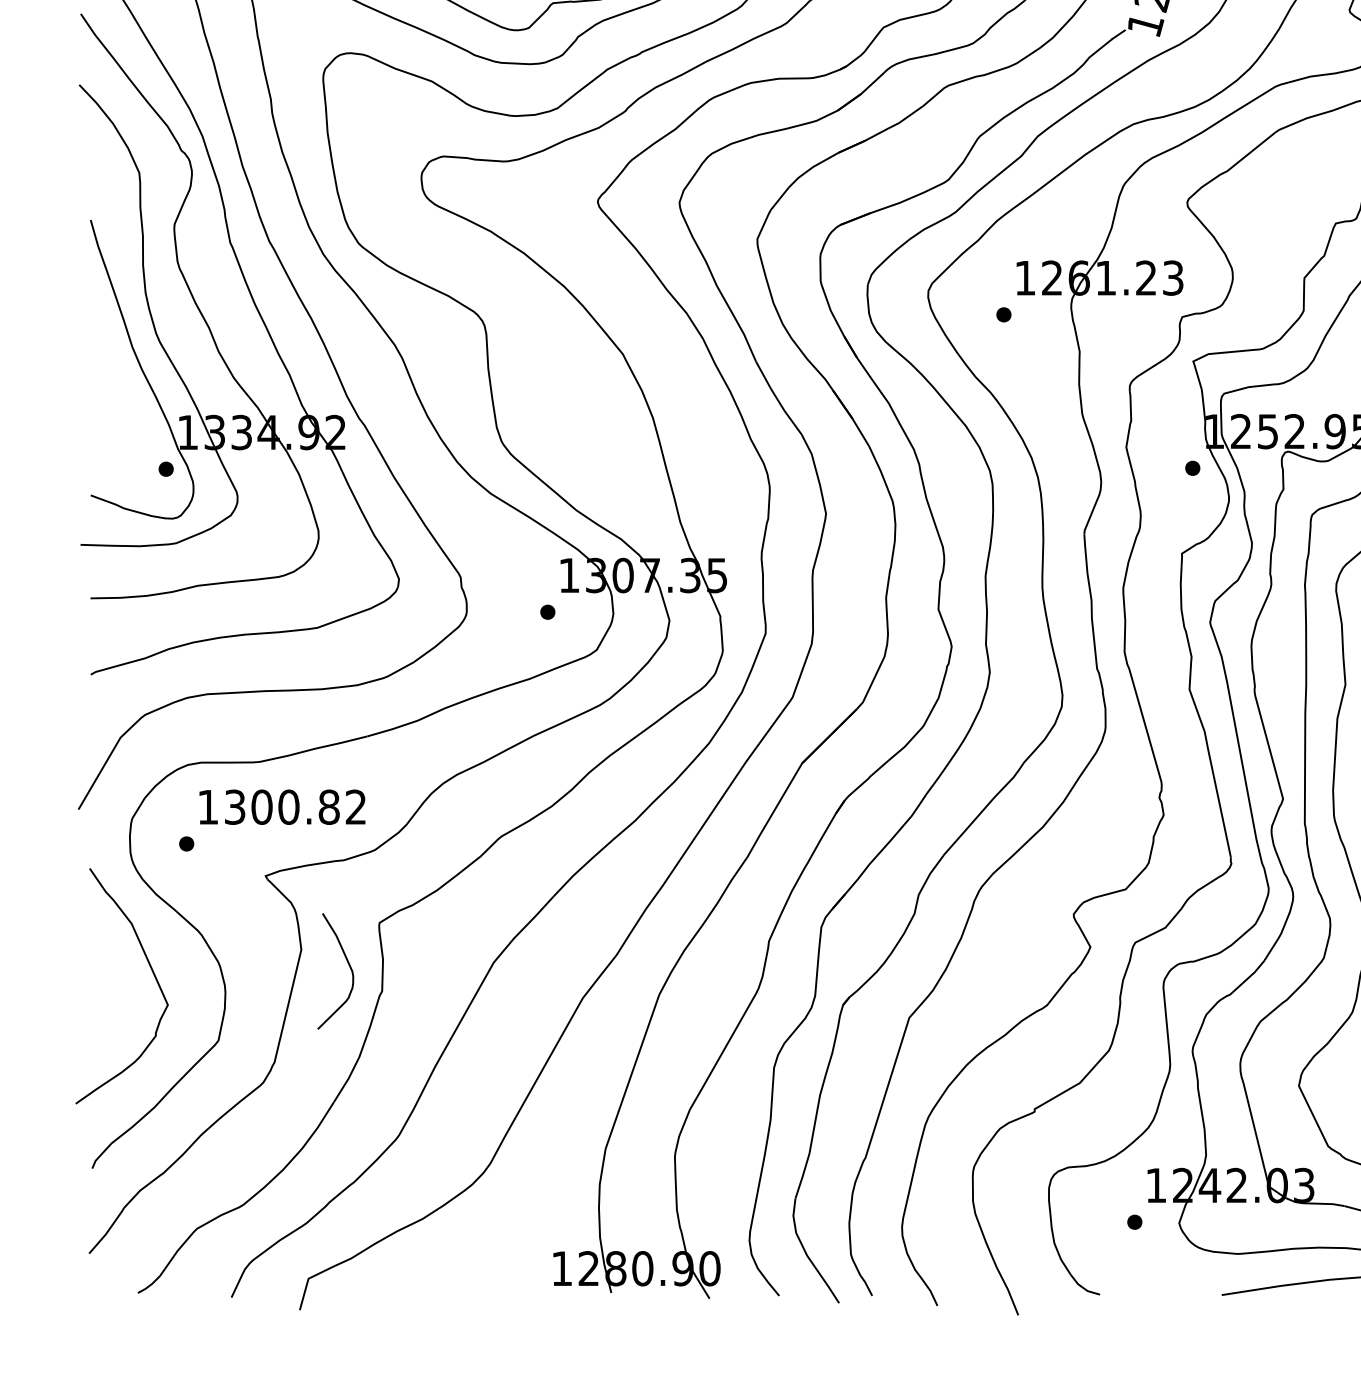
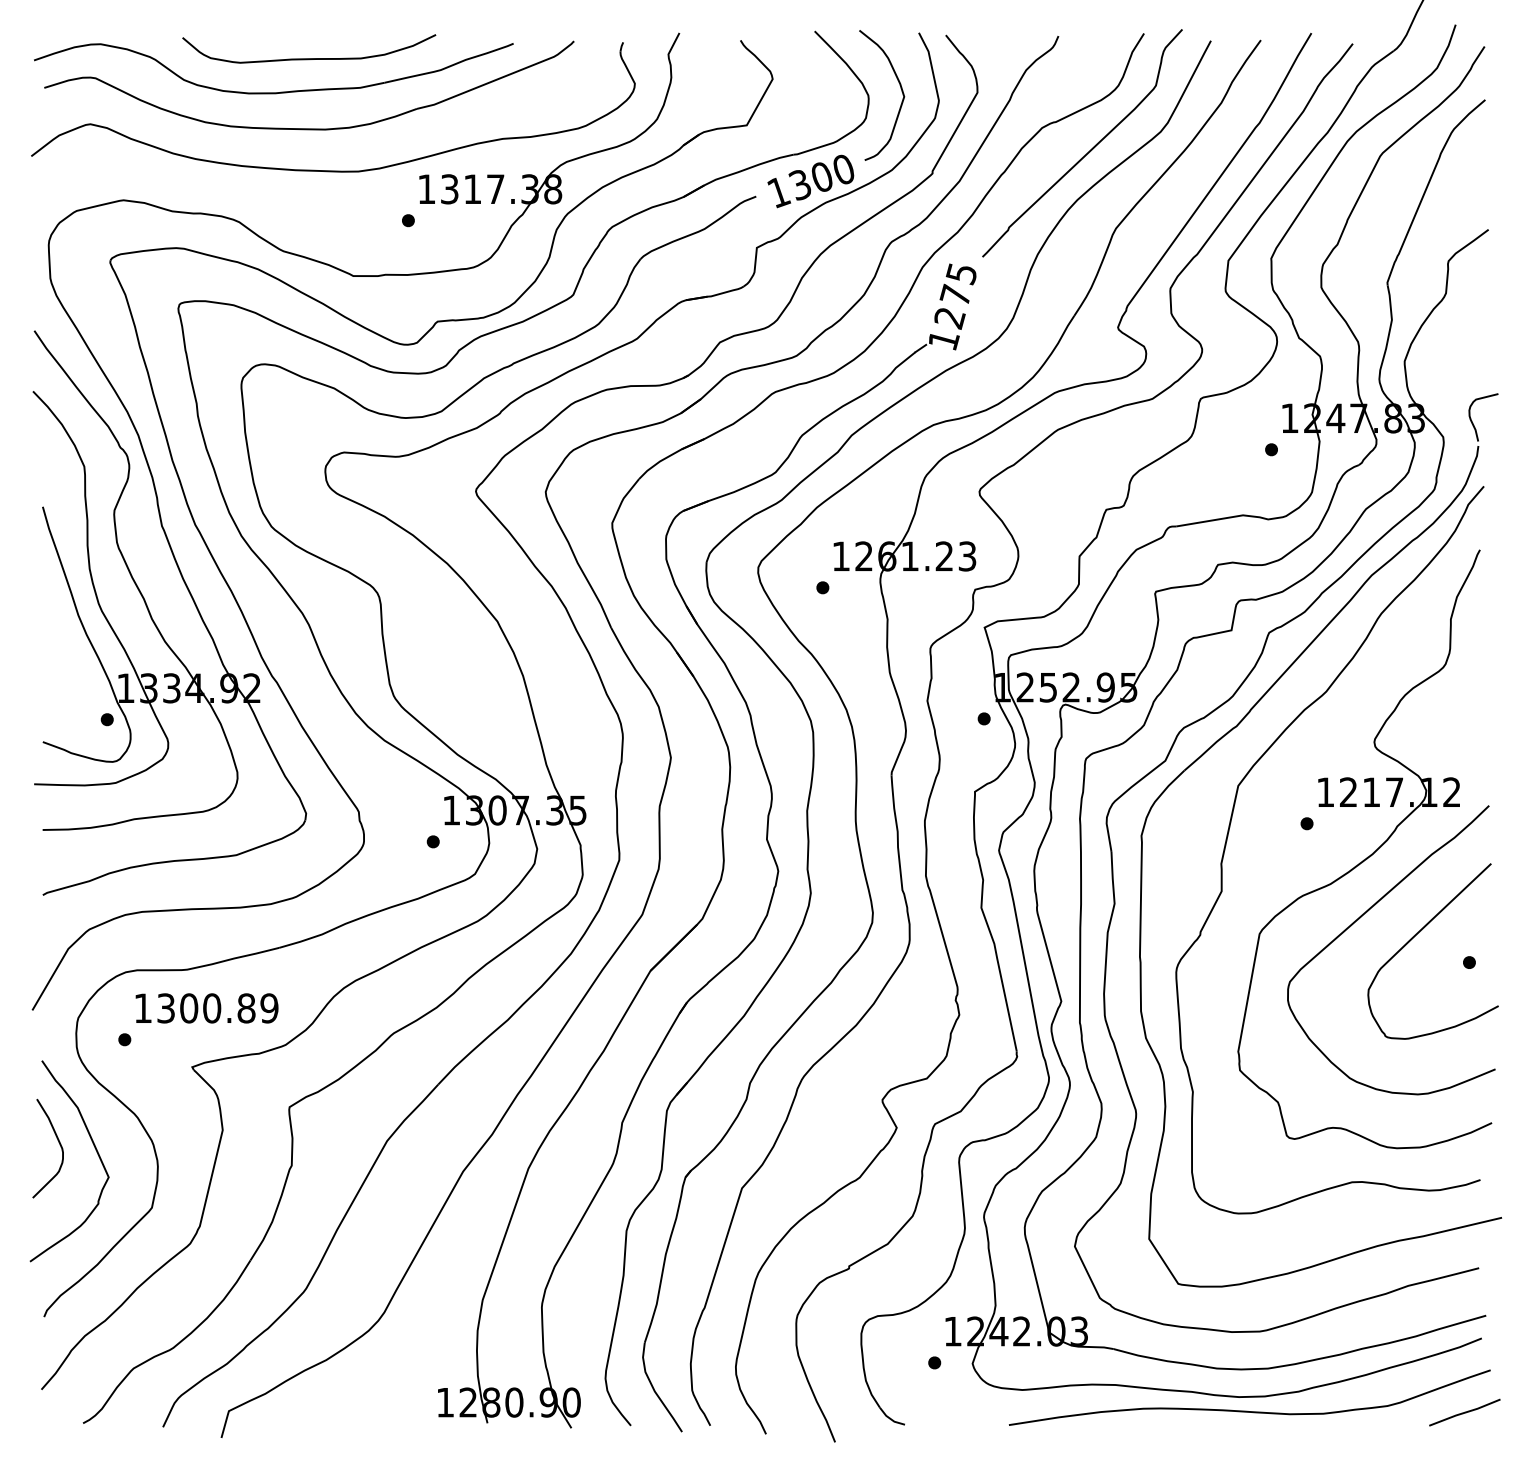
text: (356, 807) -> (269, 1008), 1300.82 -> 1300.89
curve: (349, 967) -> (59, 1145), moved

